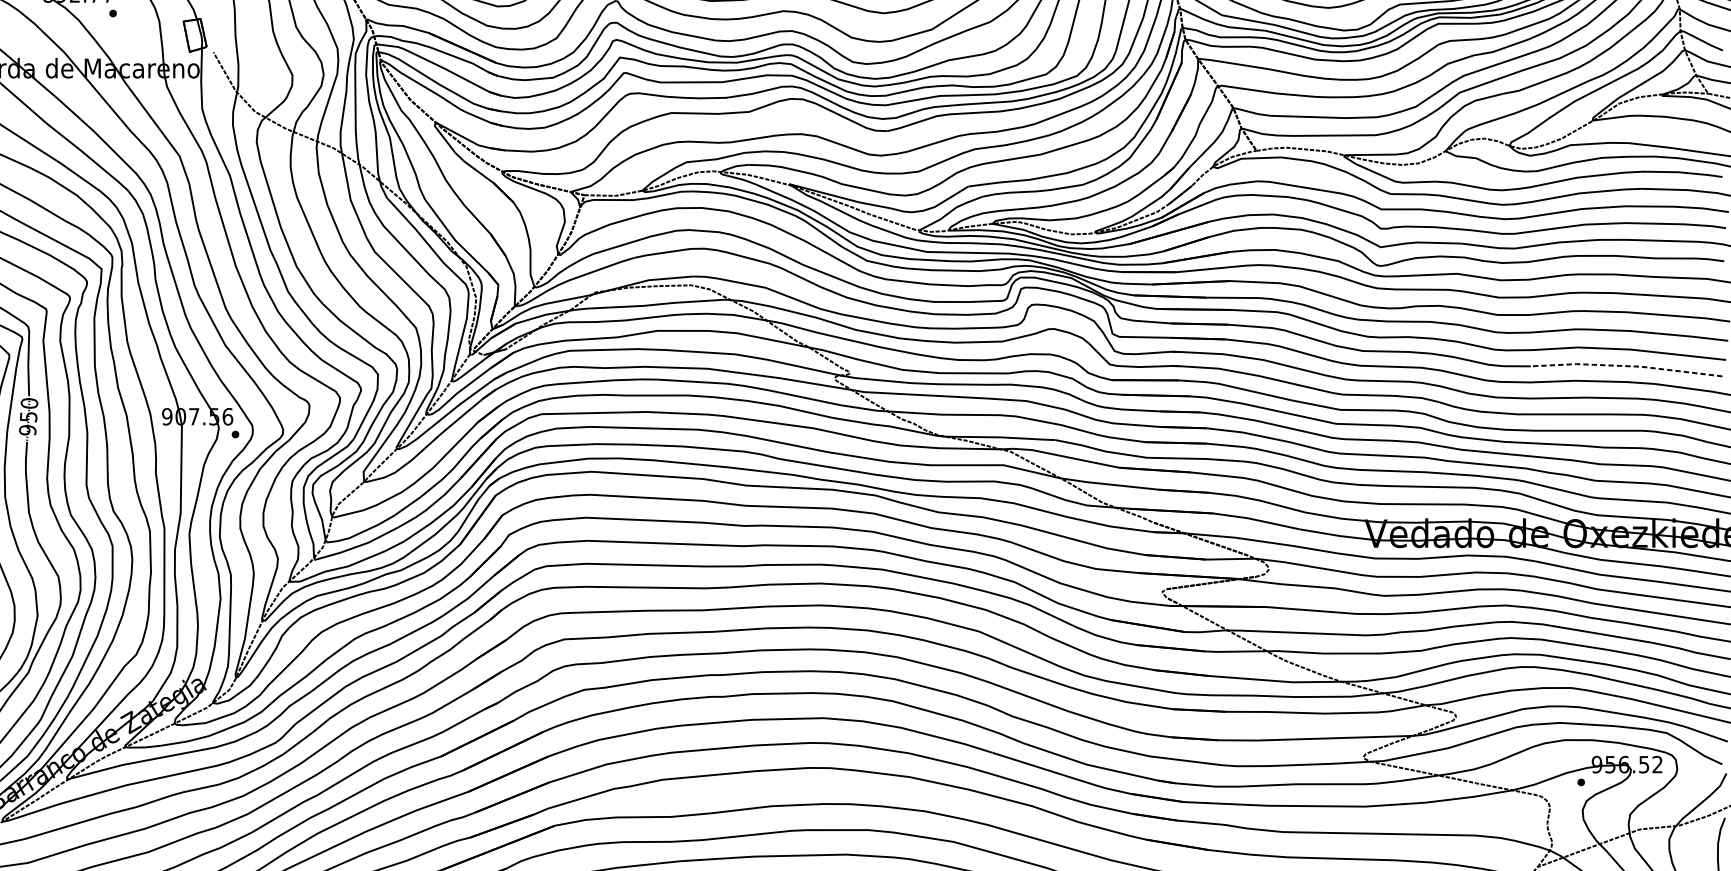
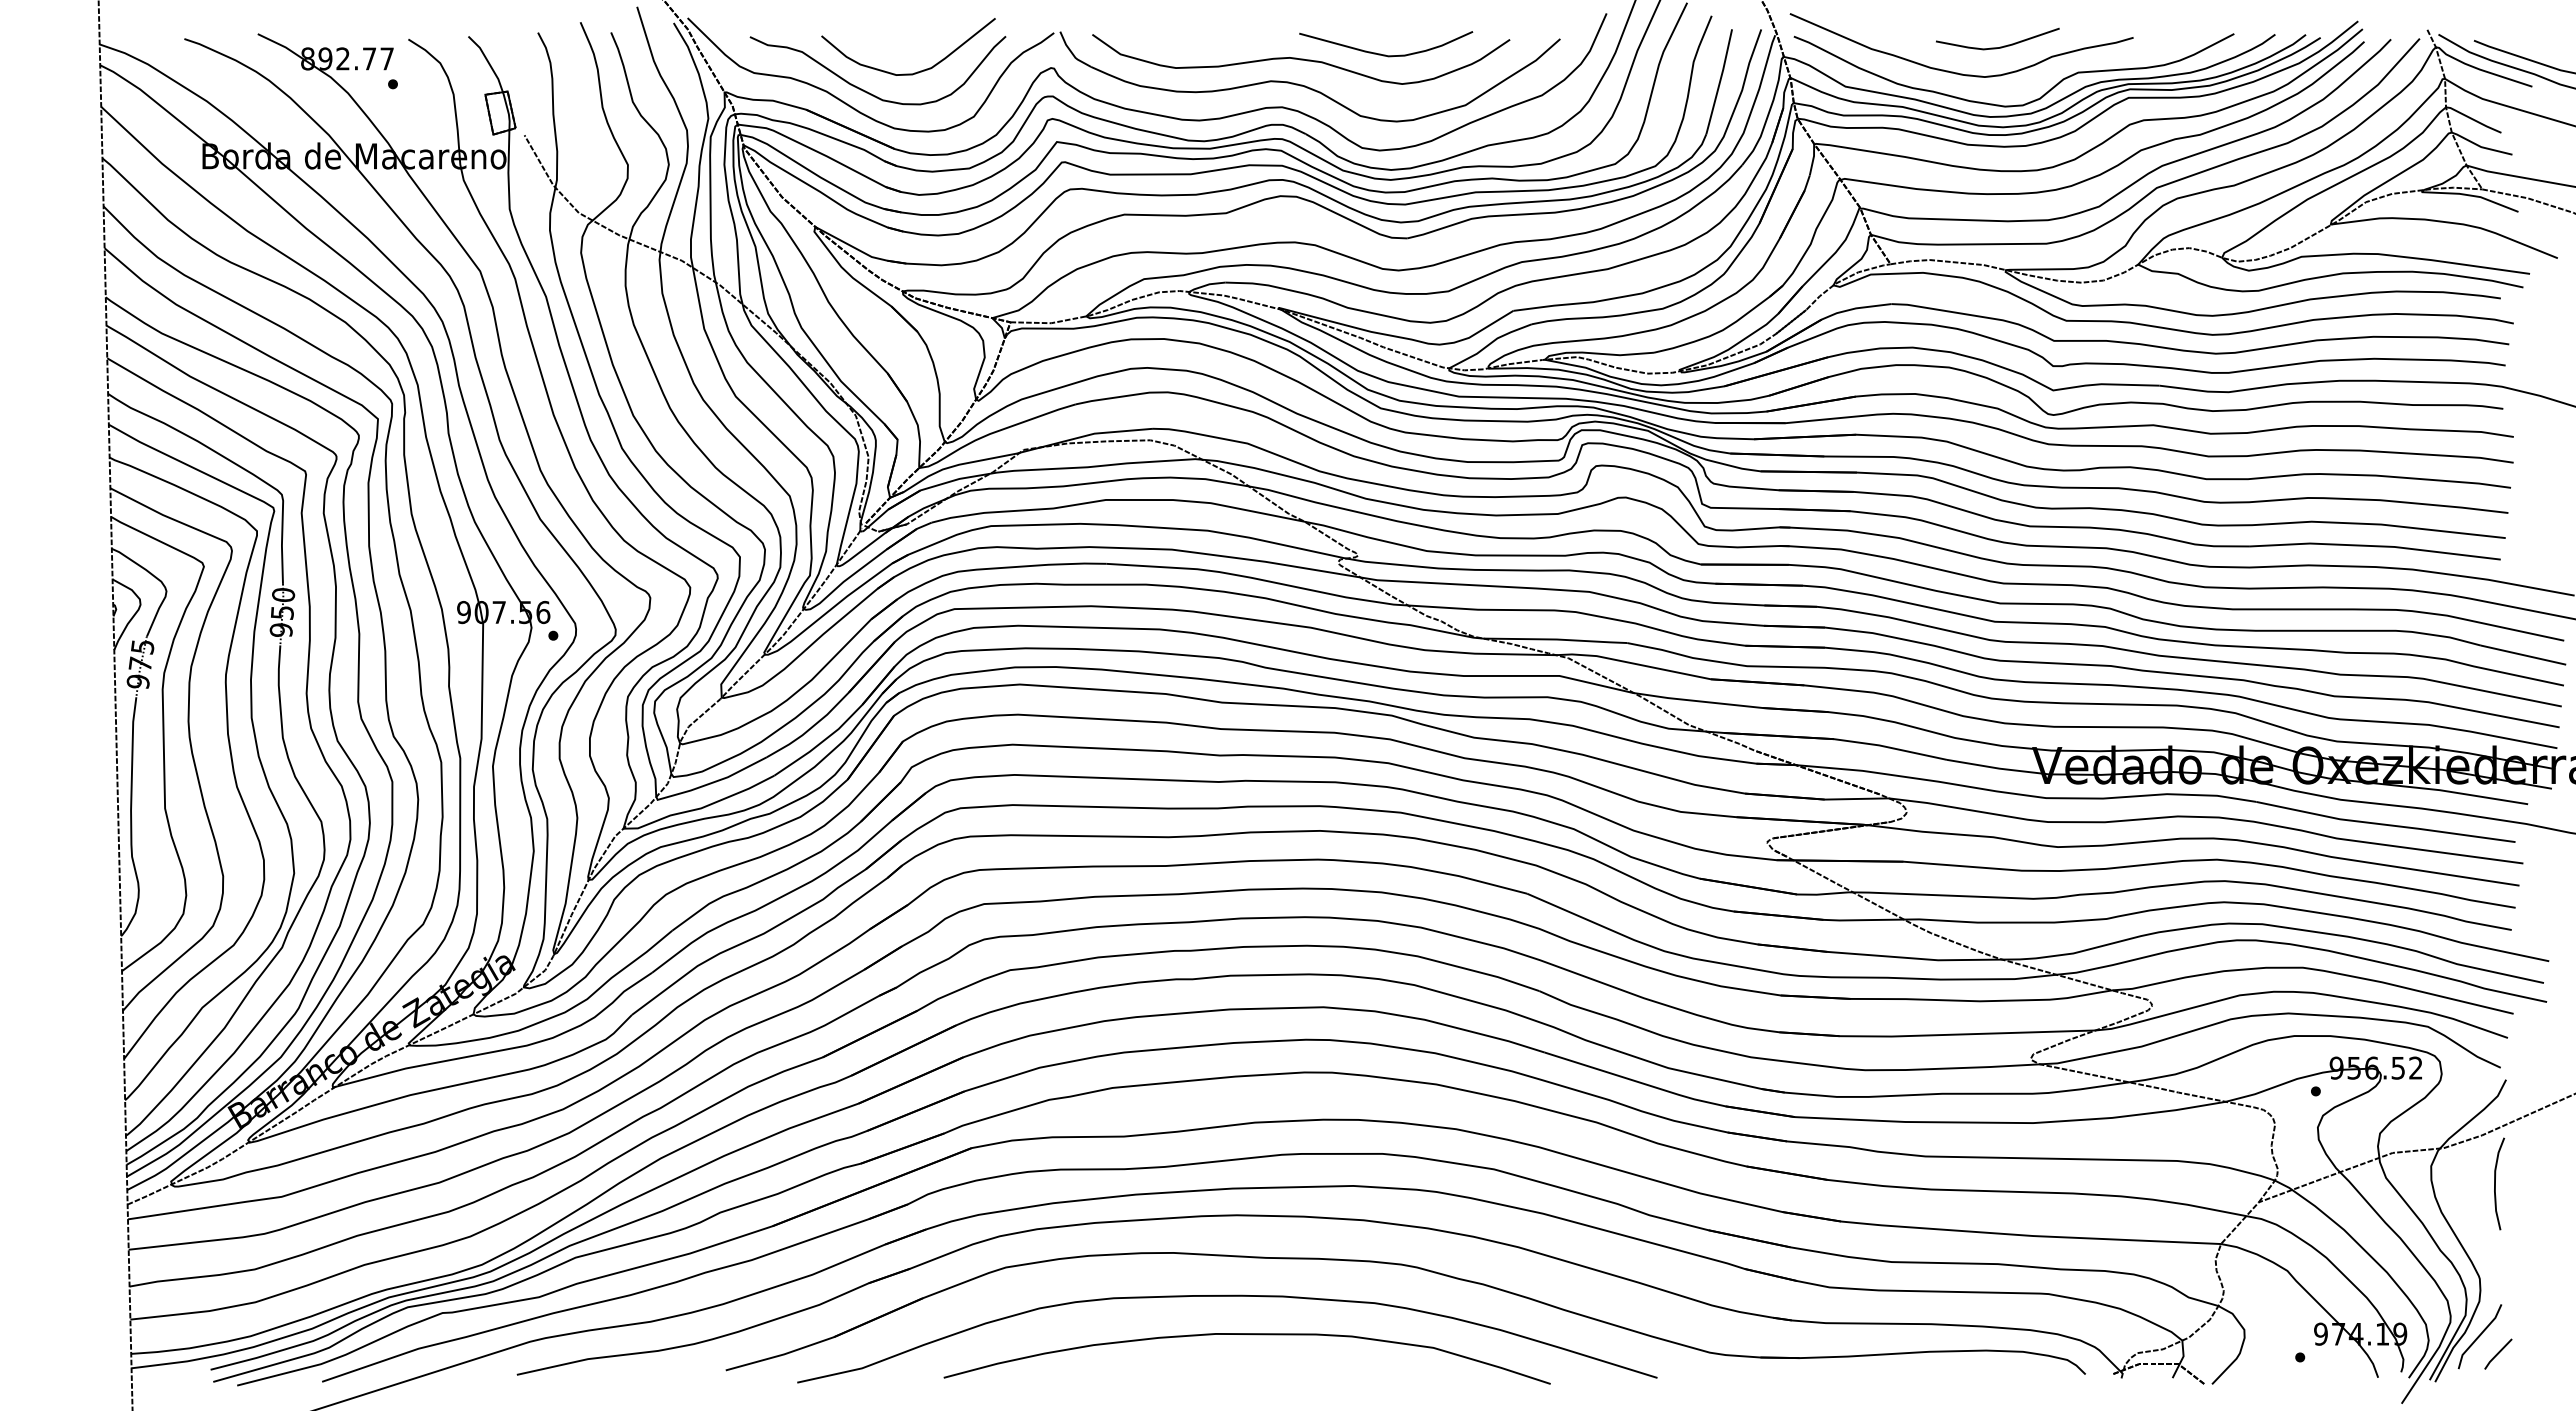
line: (1625, 366) -> (2374, 546), dashed -> solid

